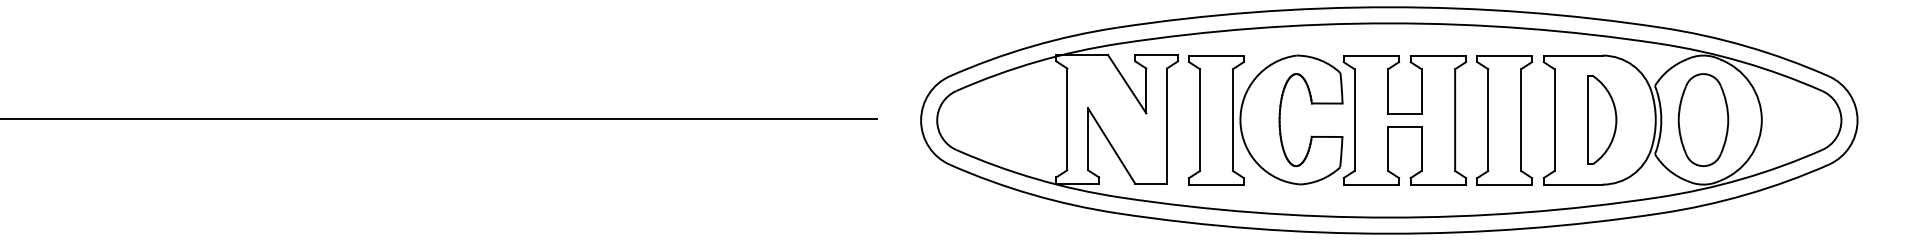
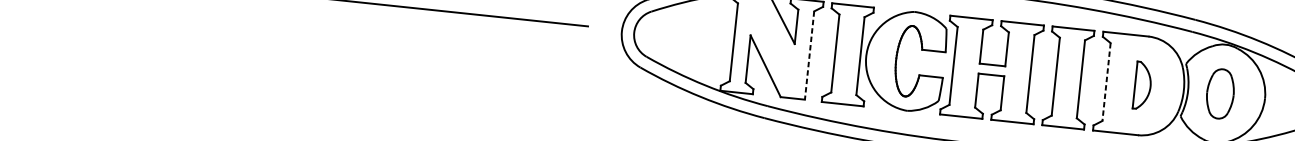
part: (1602, 119) -> (1143, 85), size x0.7
part: (1703, 119) -> (1220, 93), size x0.7
line: (1554, 120) -> (1106, 82), solid -> dashed
line: (1167, 126) -> (809, 55), solid -> dashed

